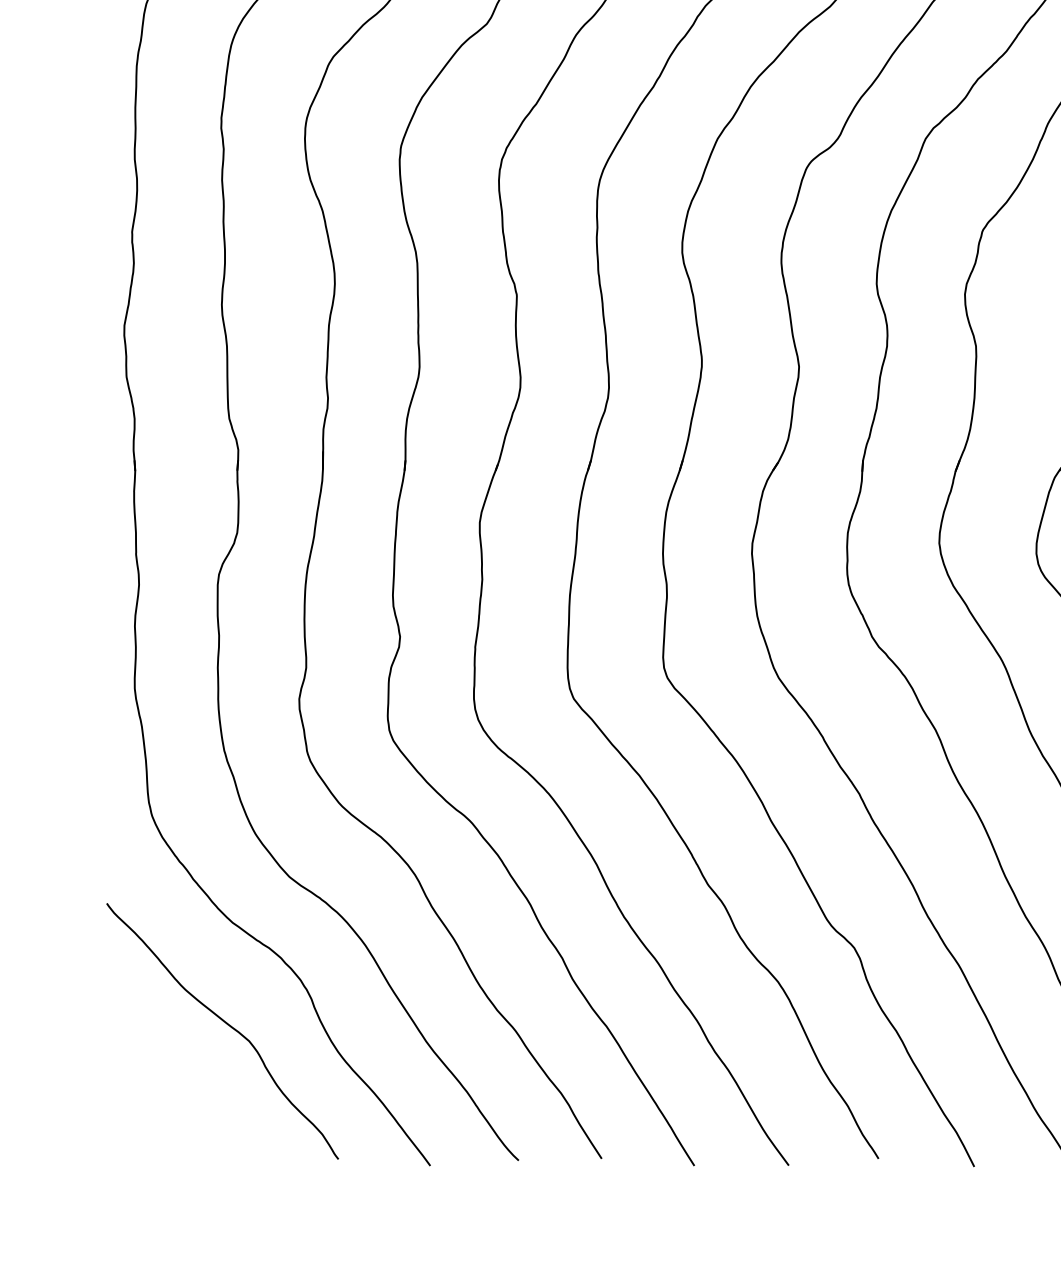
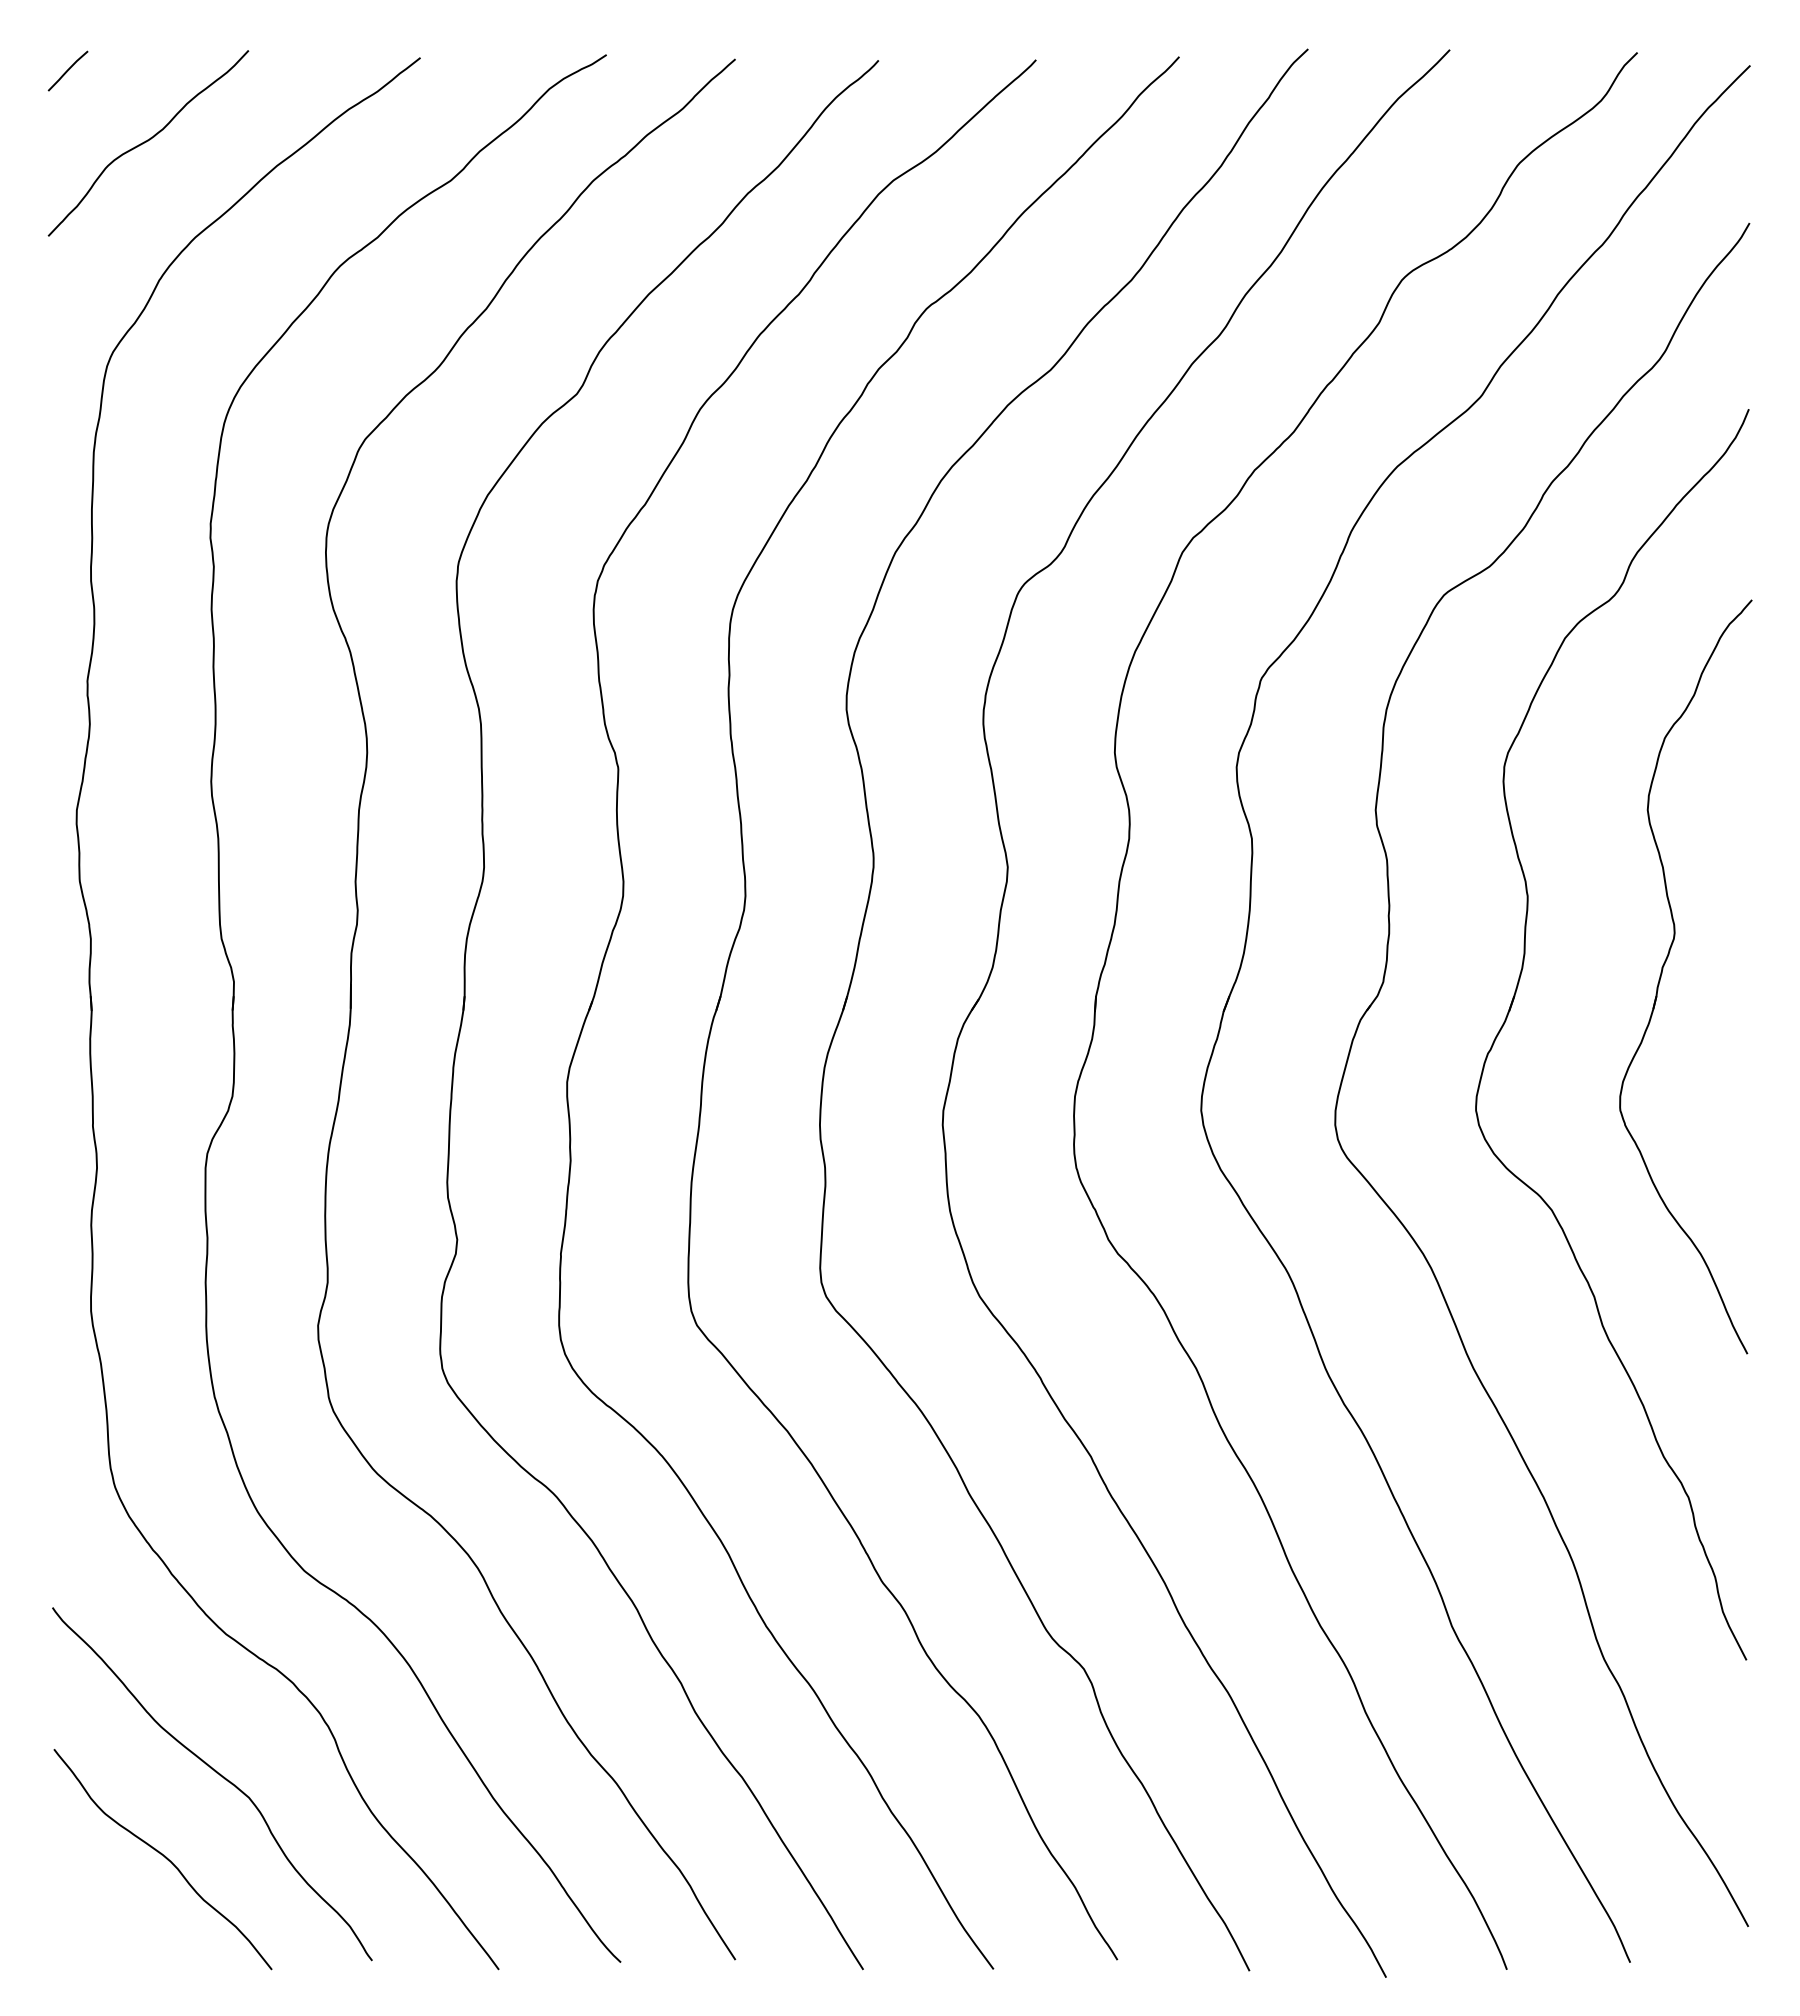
curve: (187, 1084) -> (164, 1857), added

